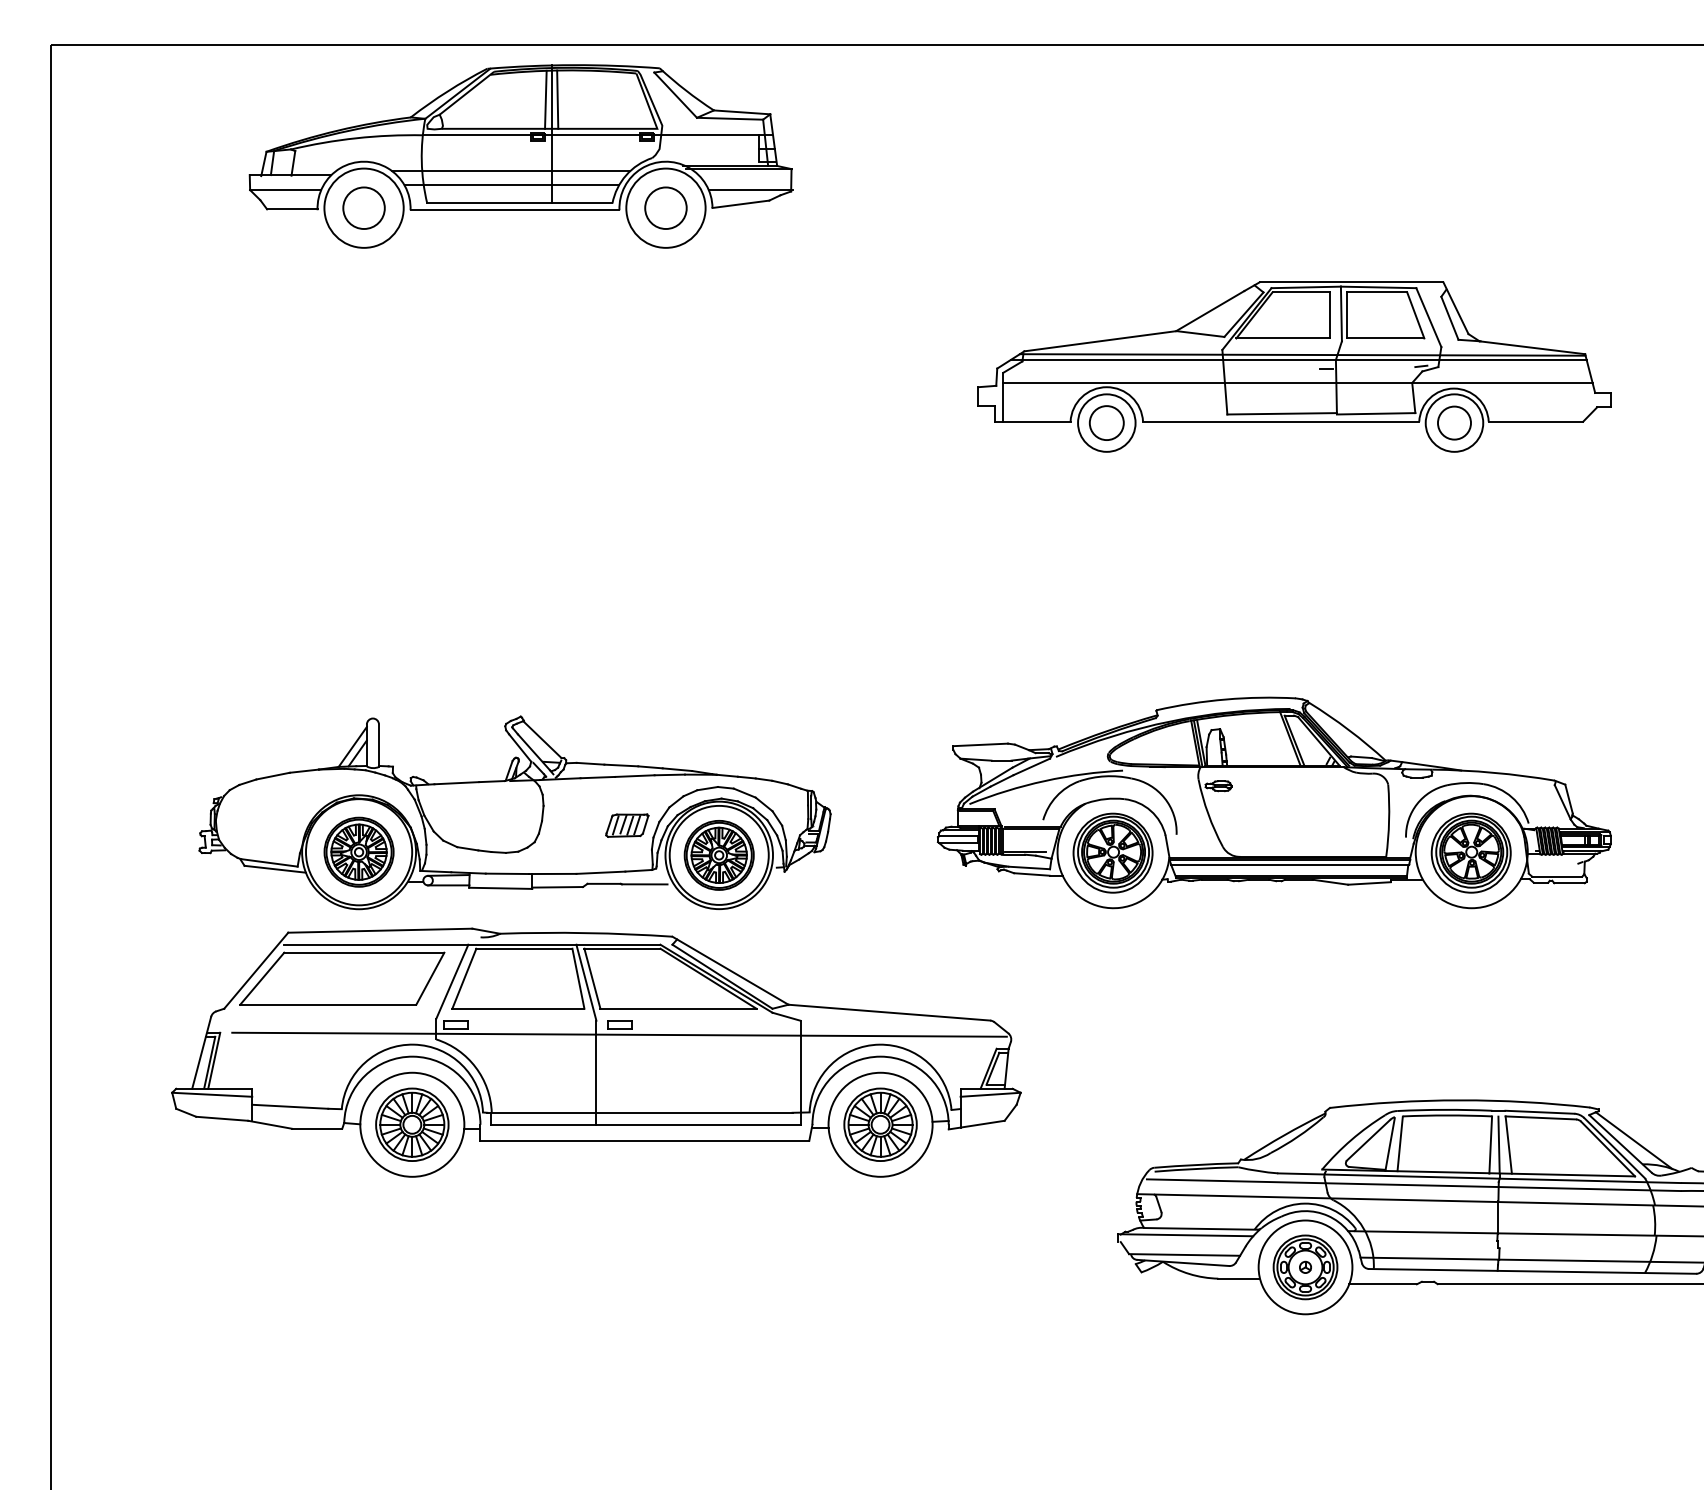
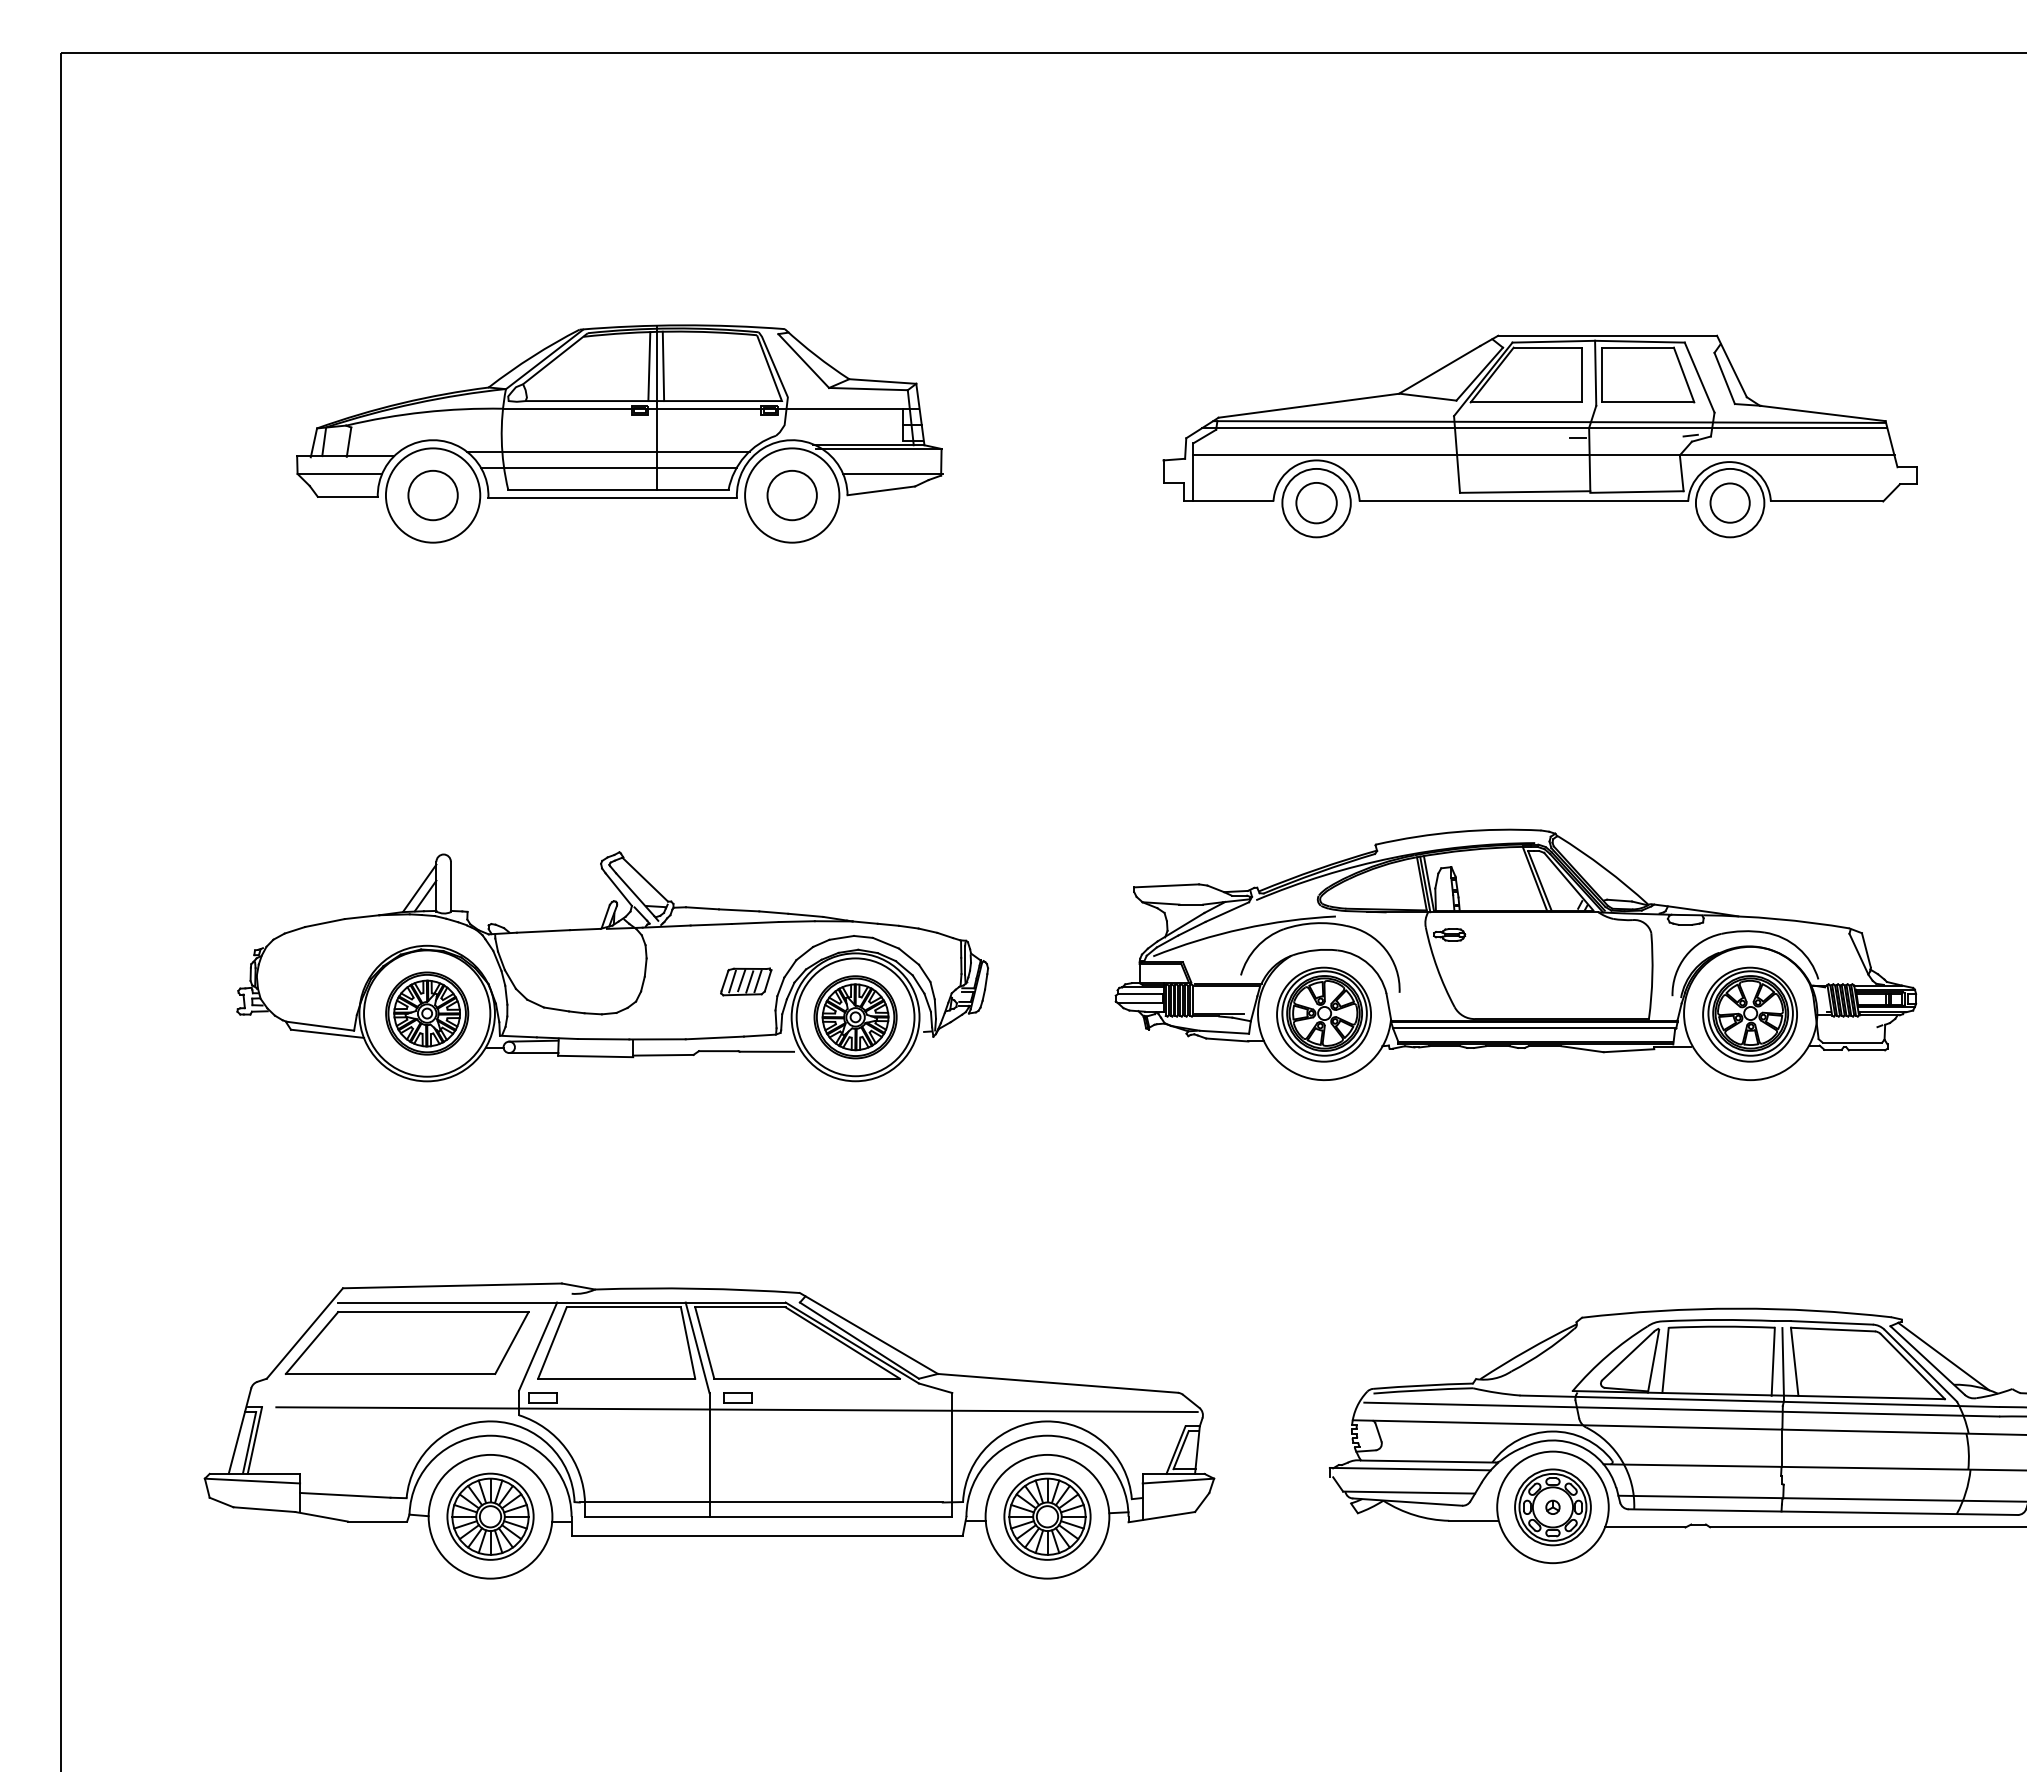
part: (520, 156) -> (619, 433), moved
part: (596, 1052) -> (709, 1430), moved

